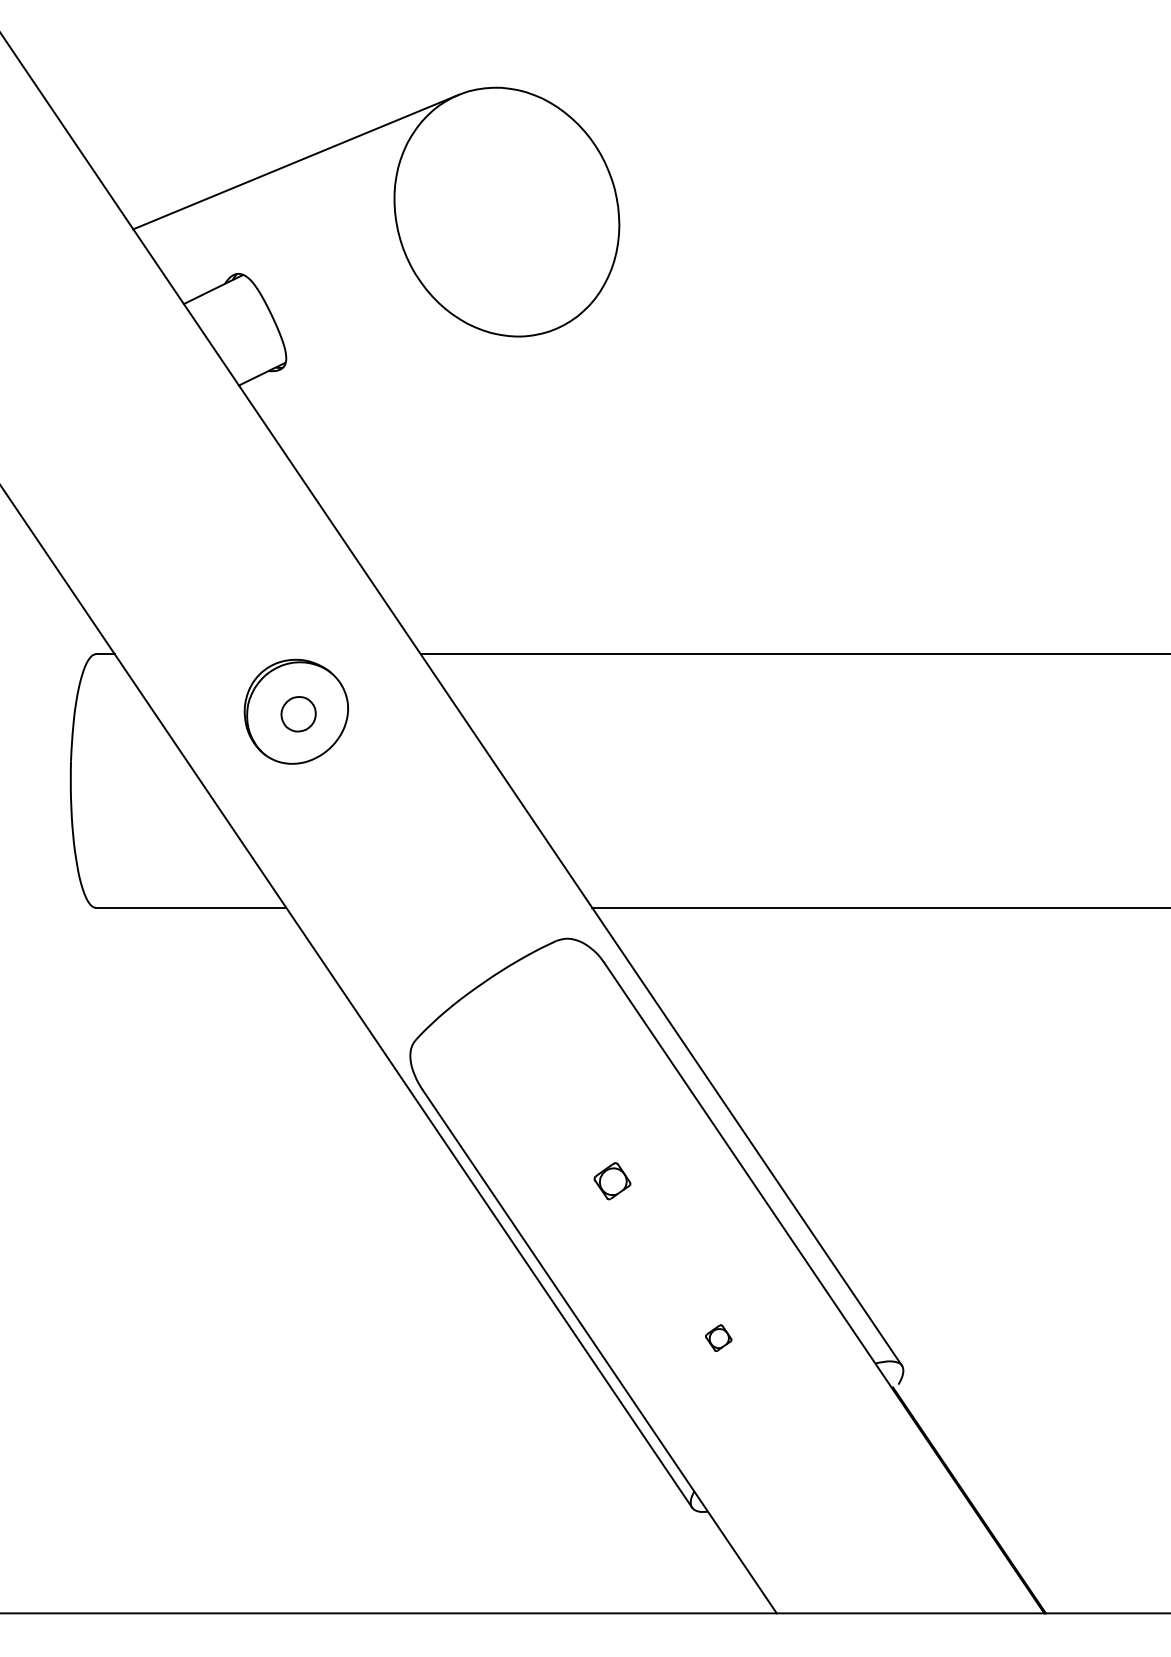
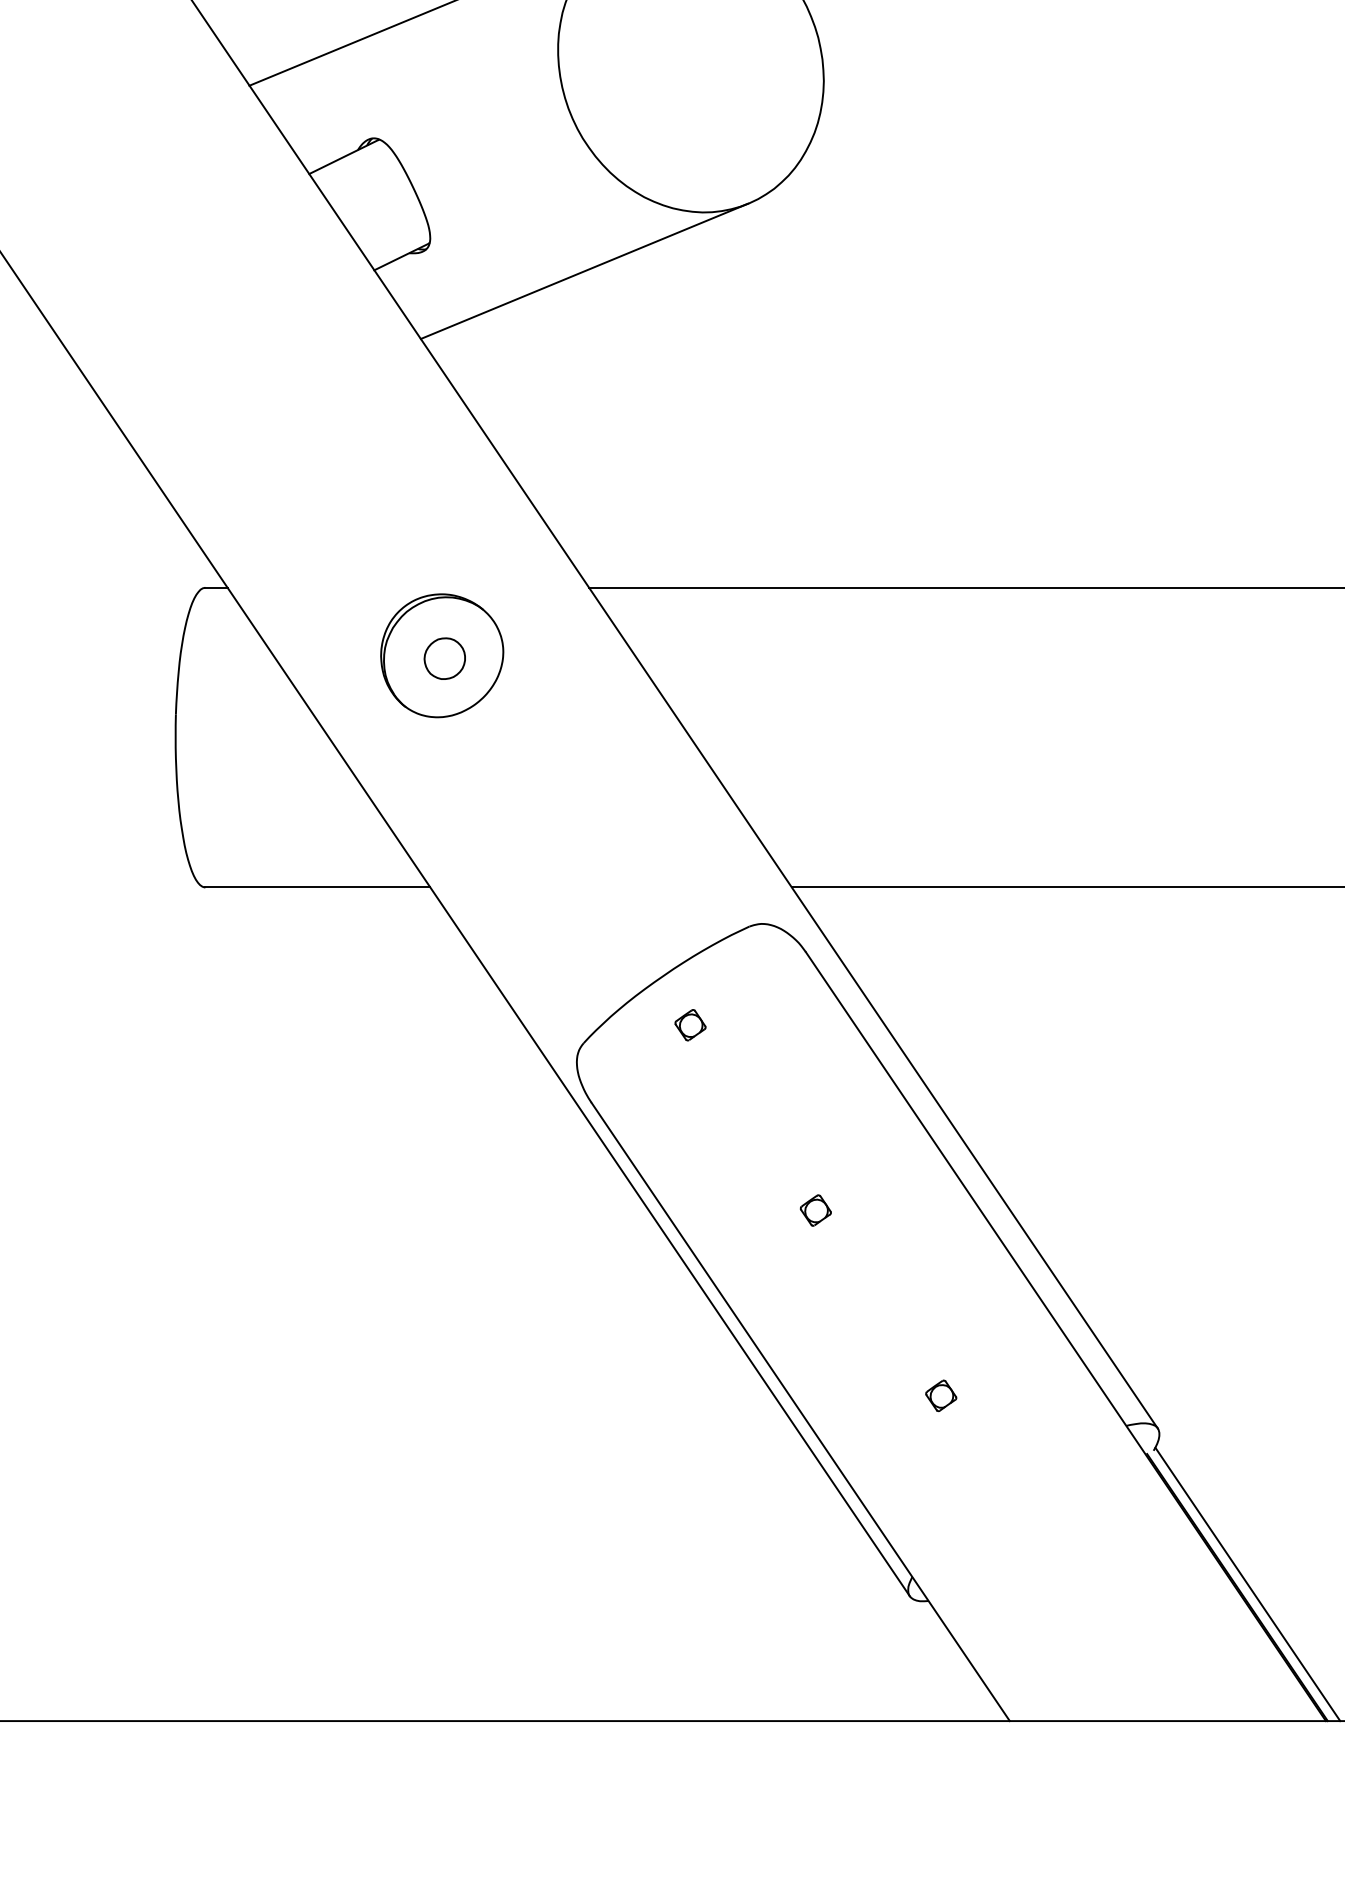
line: (416, 386) -> (584, 271), added
part: (506, 1024) -> (690, 1025), added
part: (612, 1181) -> (815, 1210), size x0.71
line: (978, 1497) -> (1248, 1584), added

